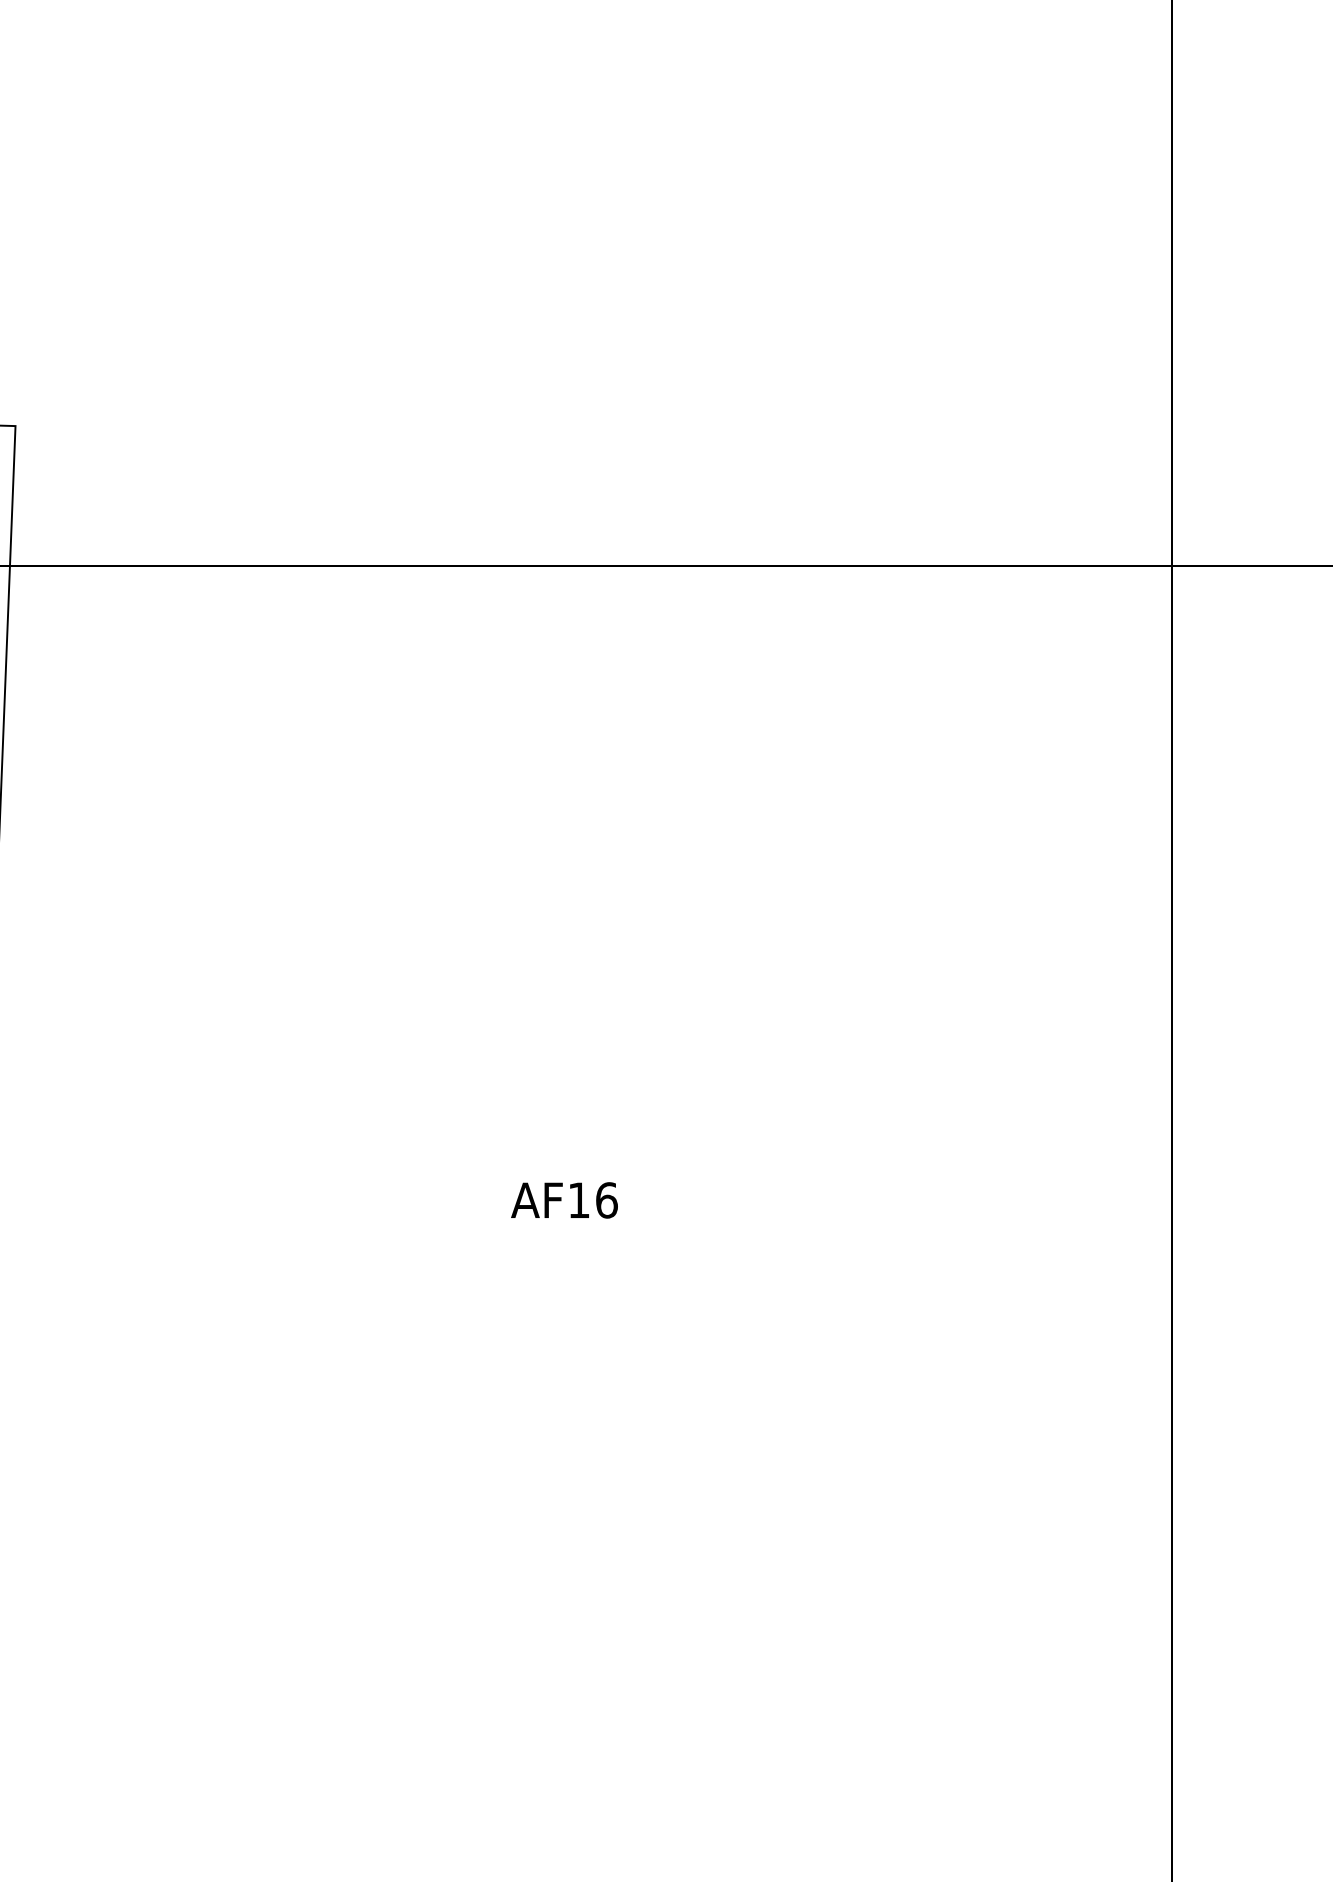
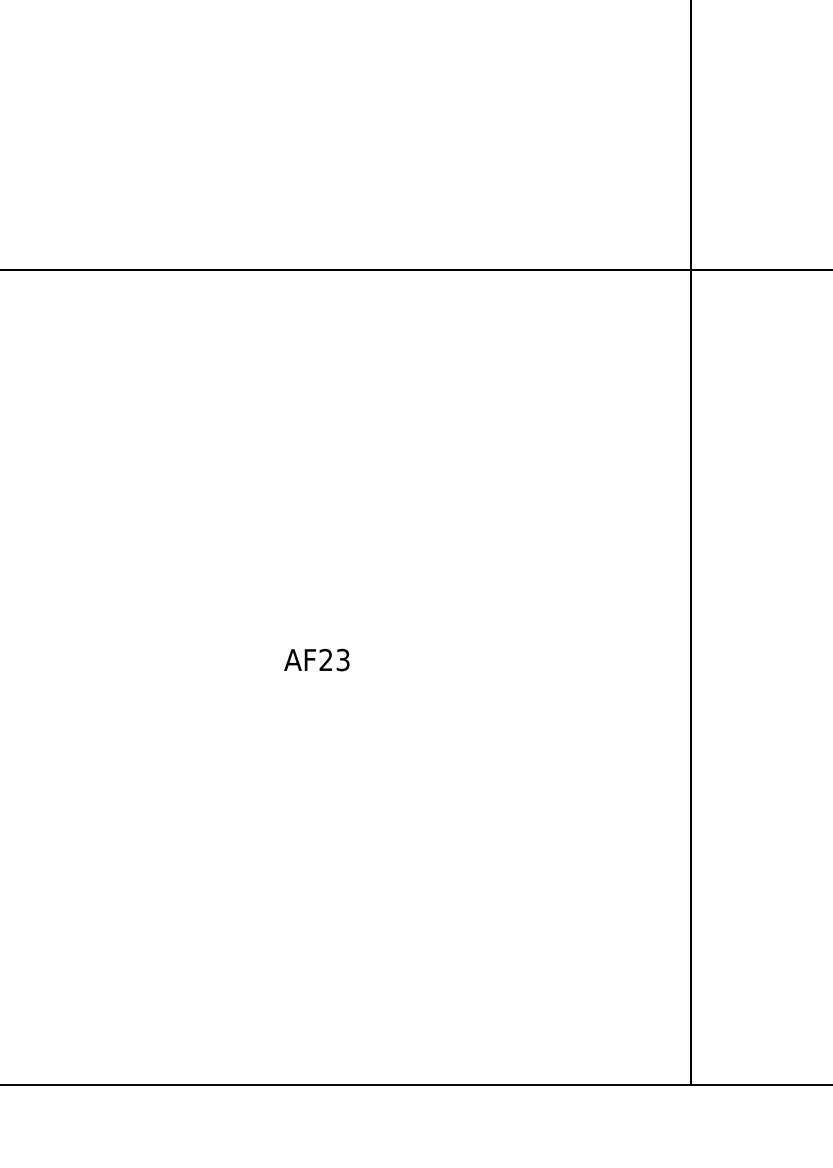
text: (592, 1199) -> (334, 659), AF16 -> AF23

